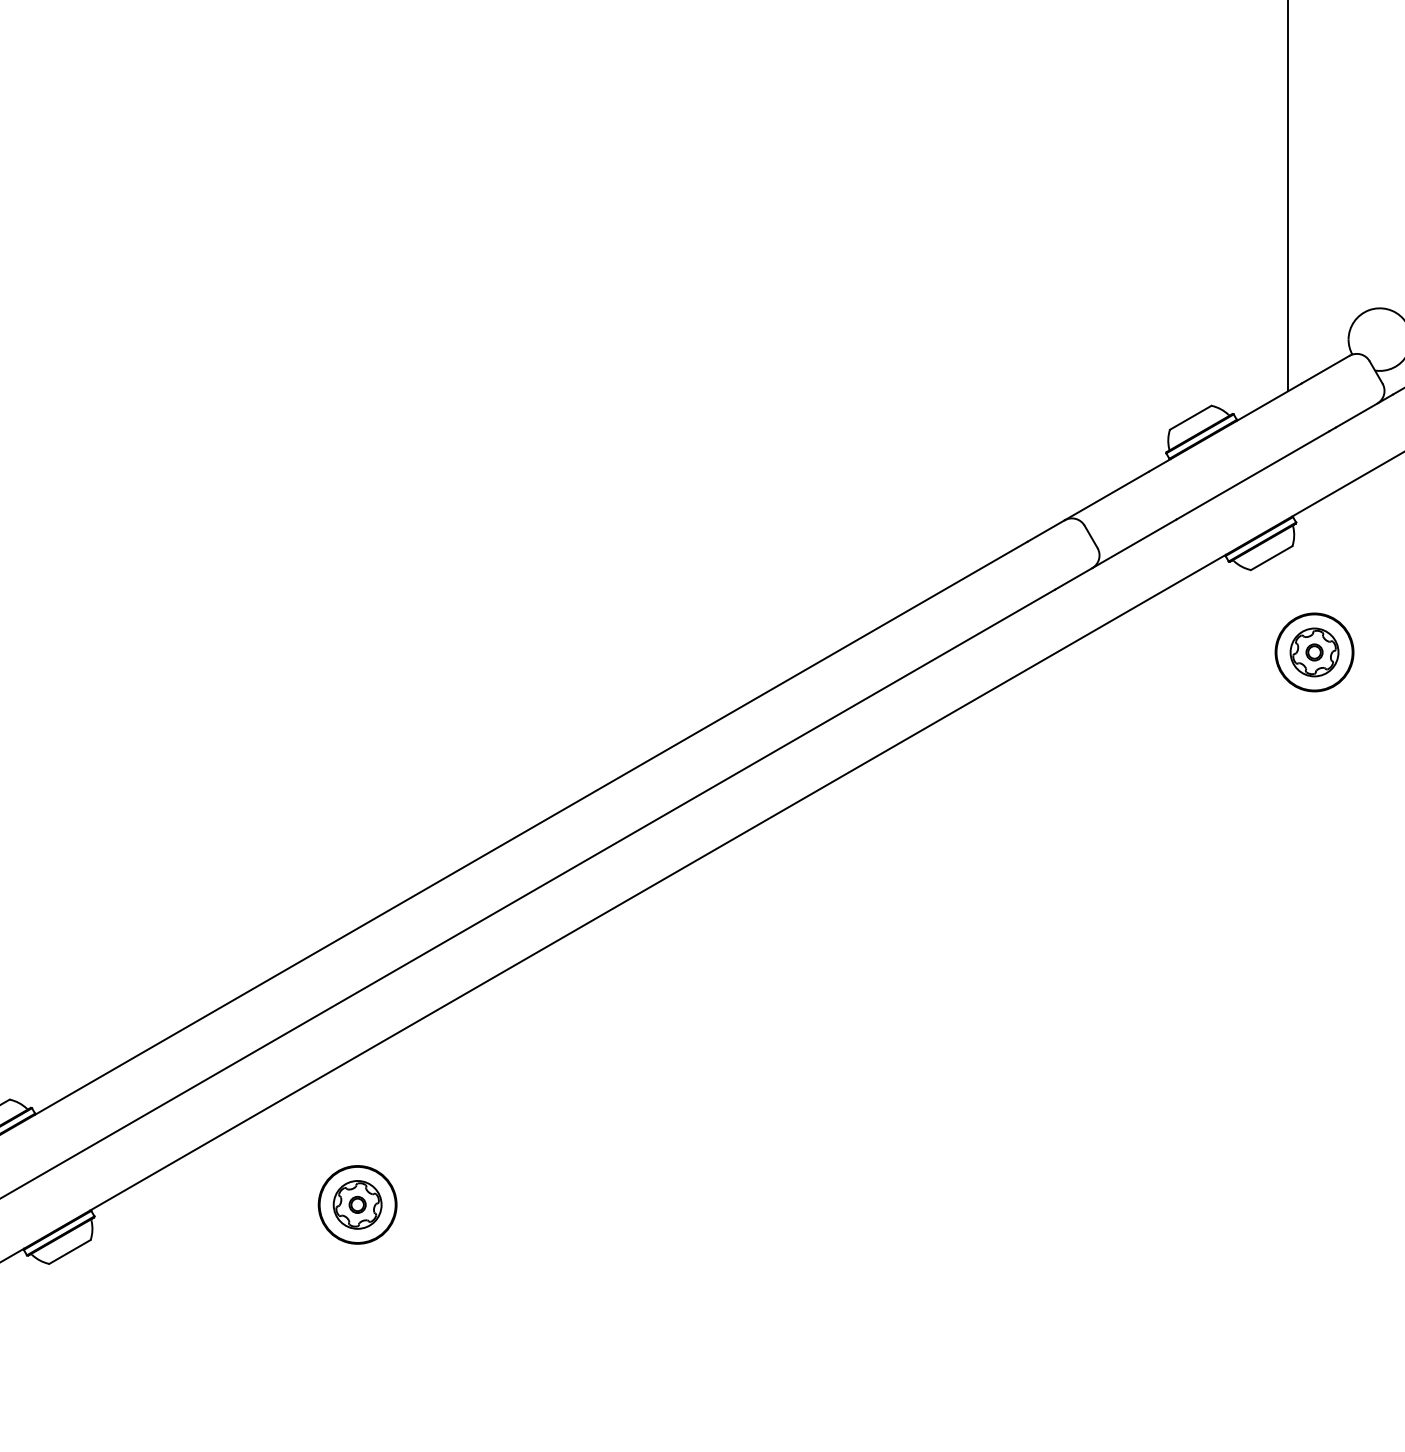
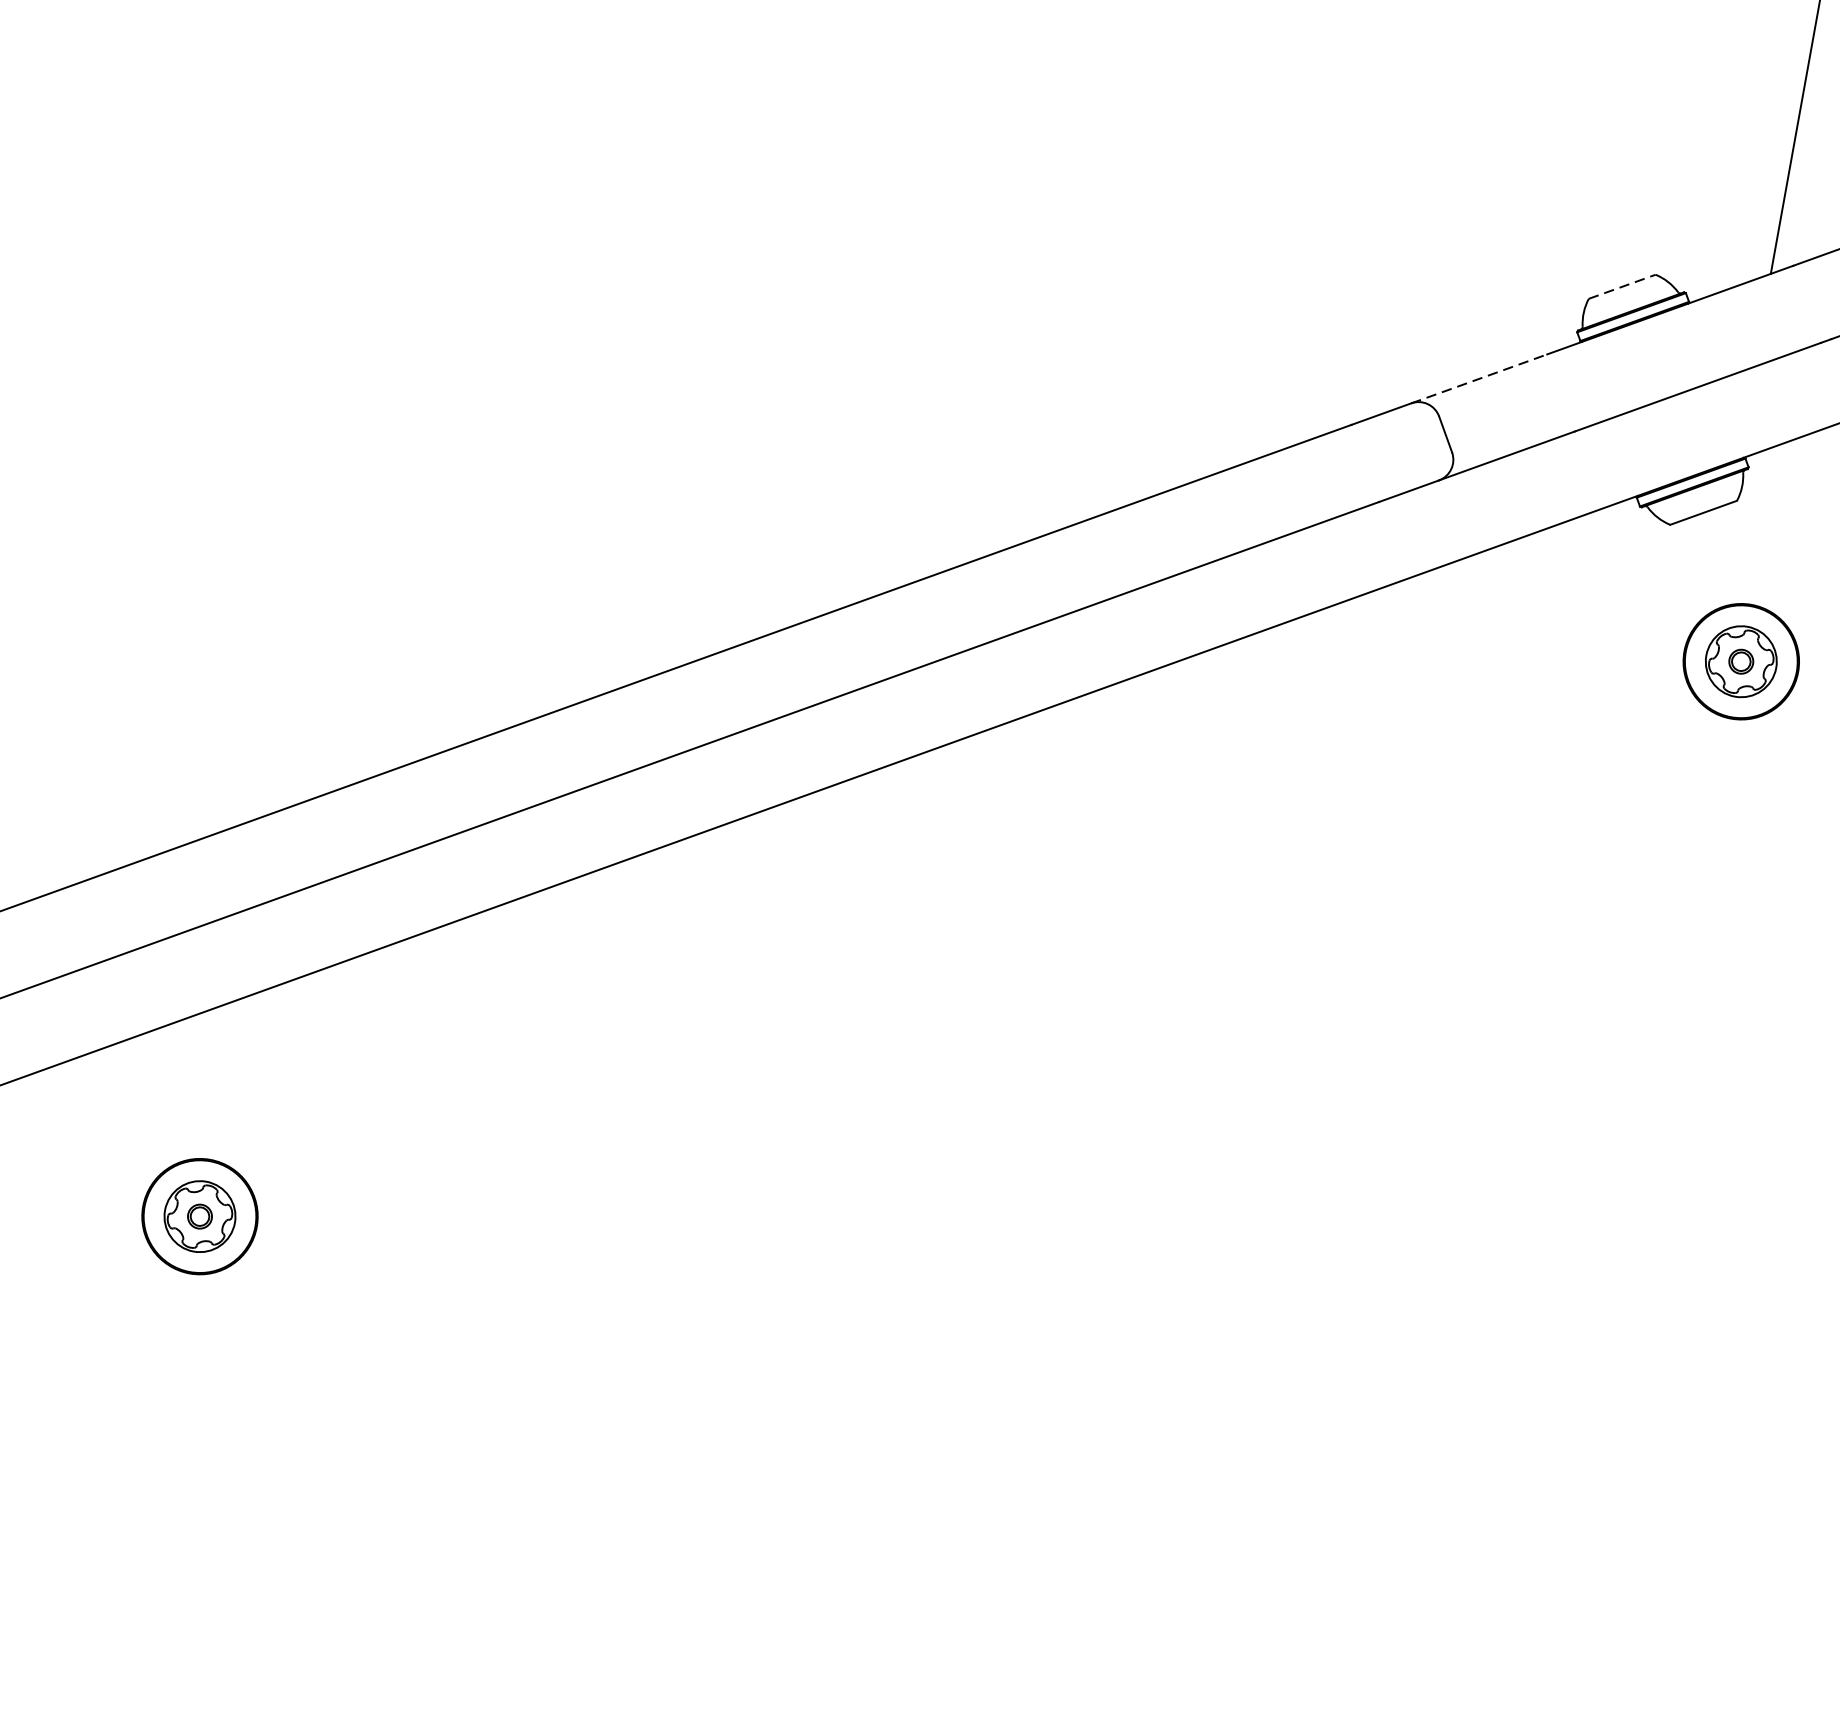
line: (1190, 417) -> (1621, 286), solid -> dashed
line: (1106, 496) -> (1478, 379), solid -> dashed

